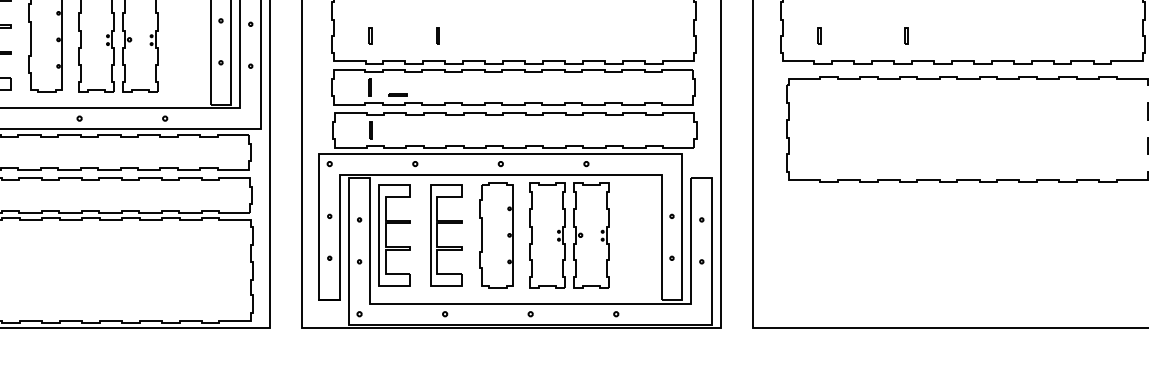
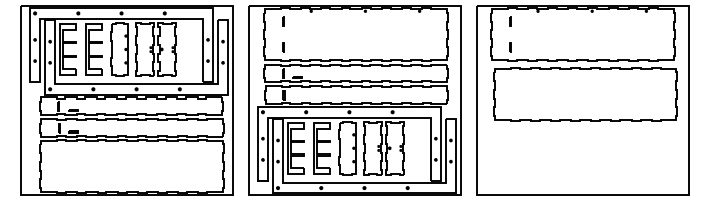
part: (437, 35) -> (317, 47), removed
part: (906, 35) -> (554, 47), removed

